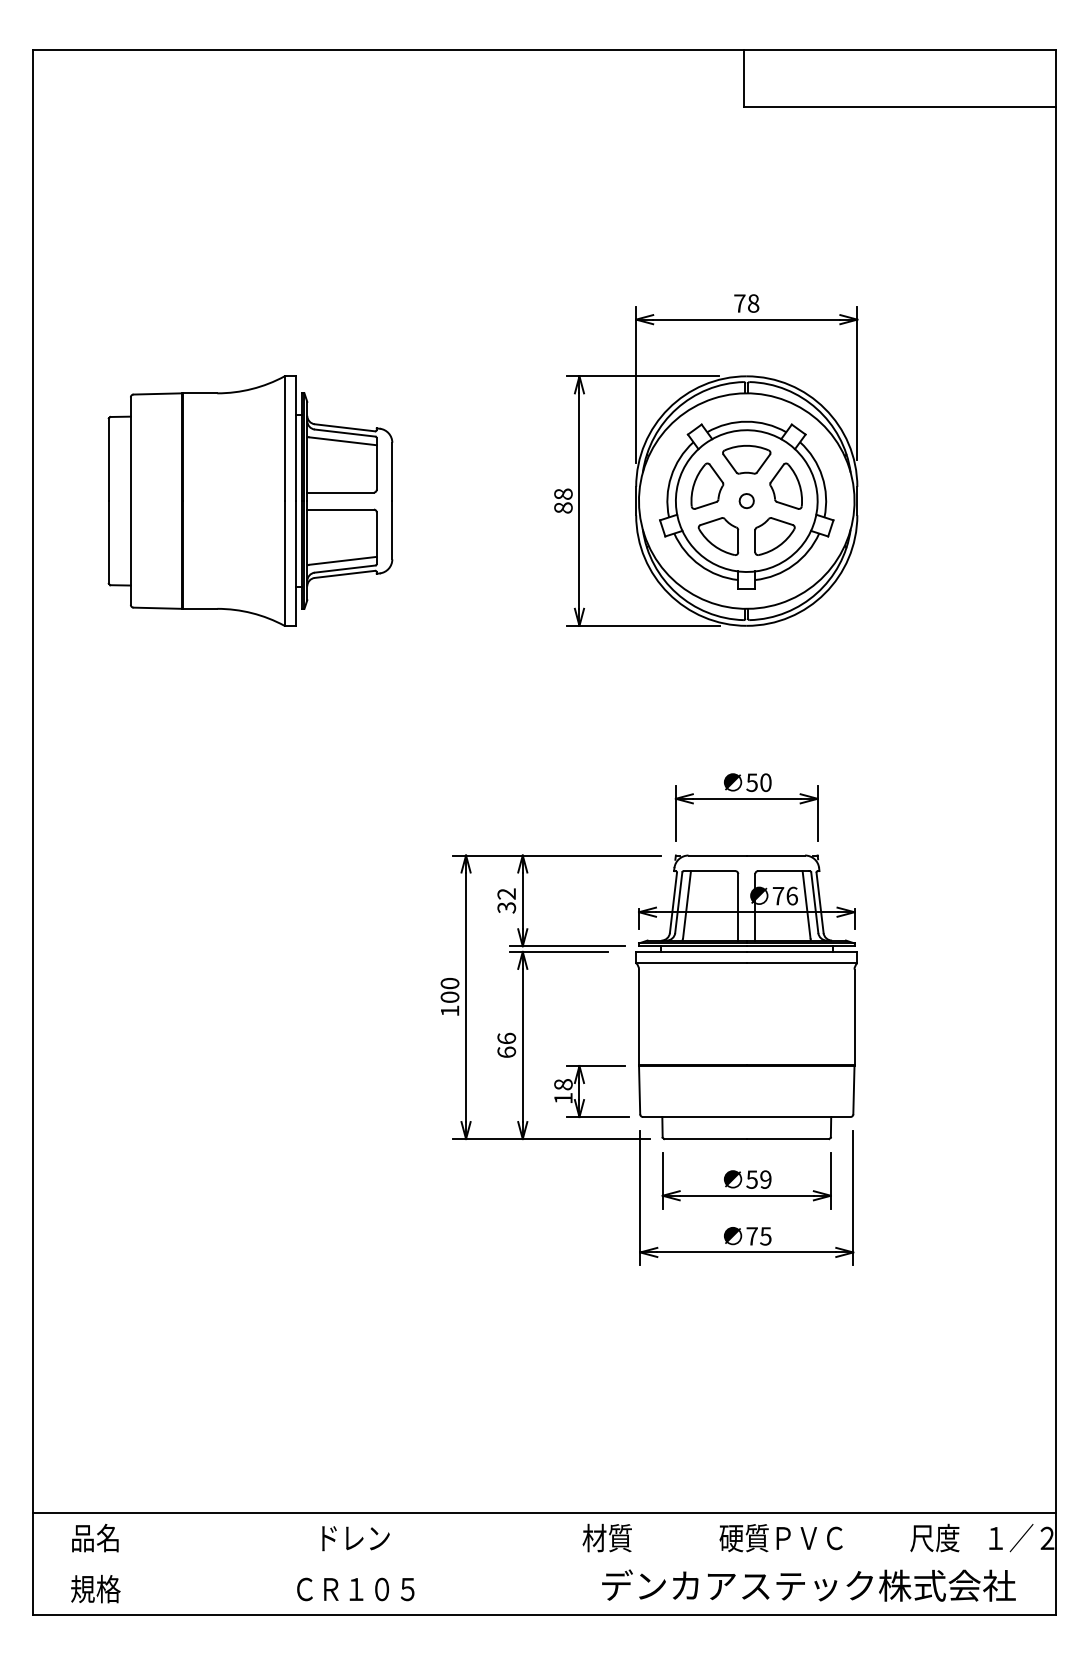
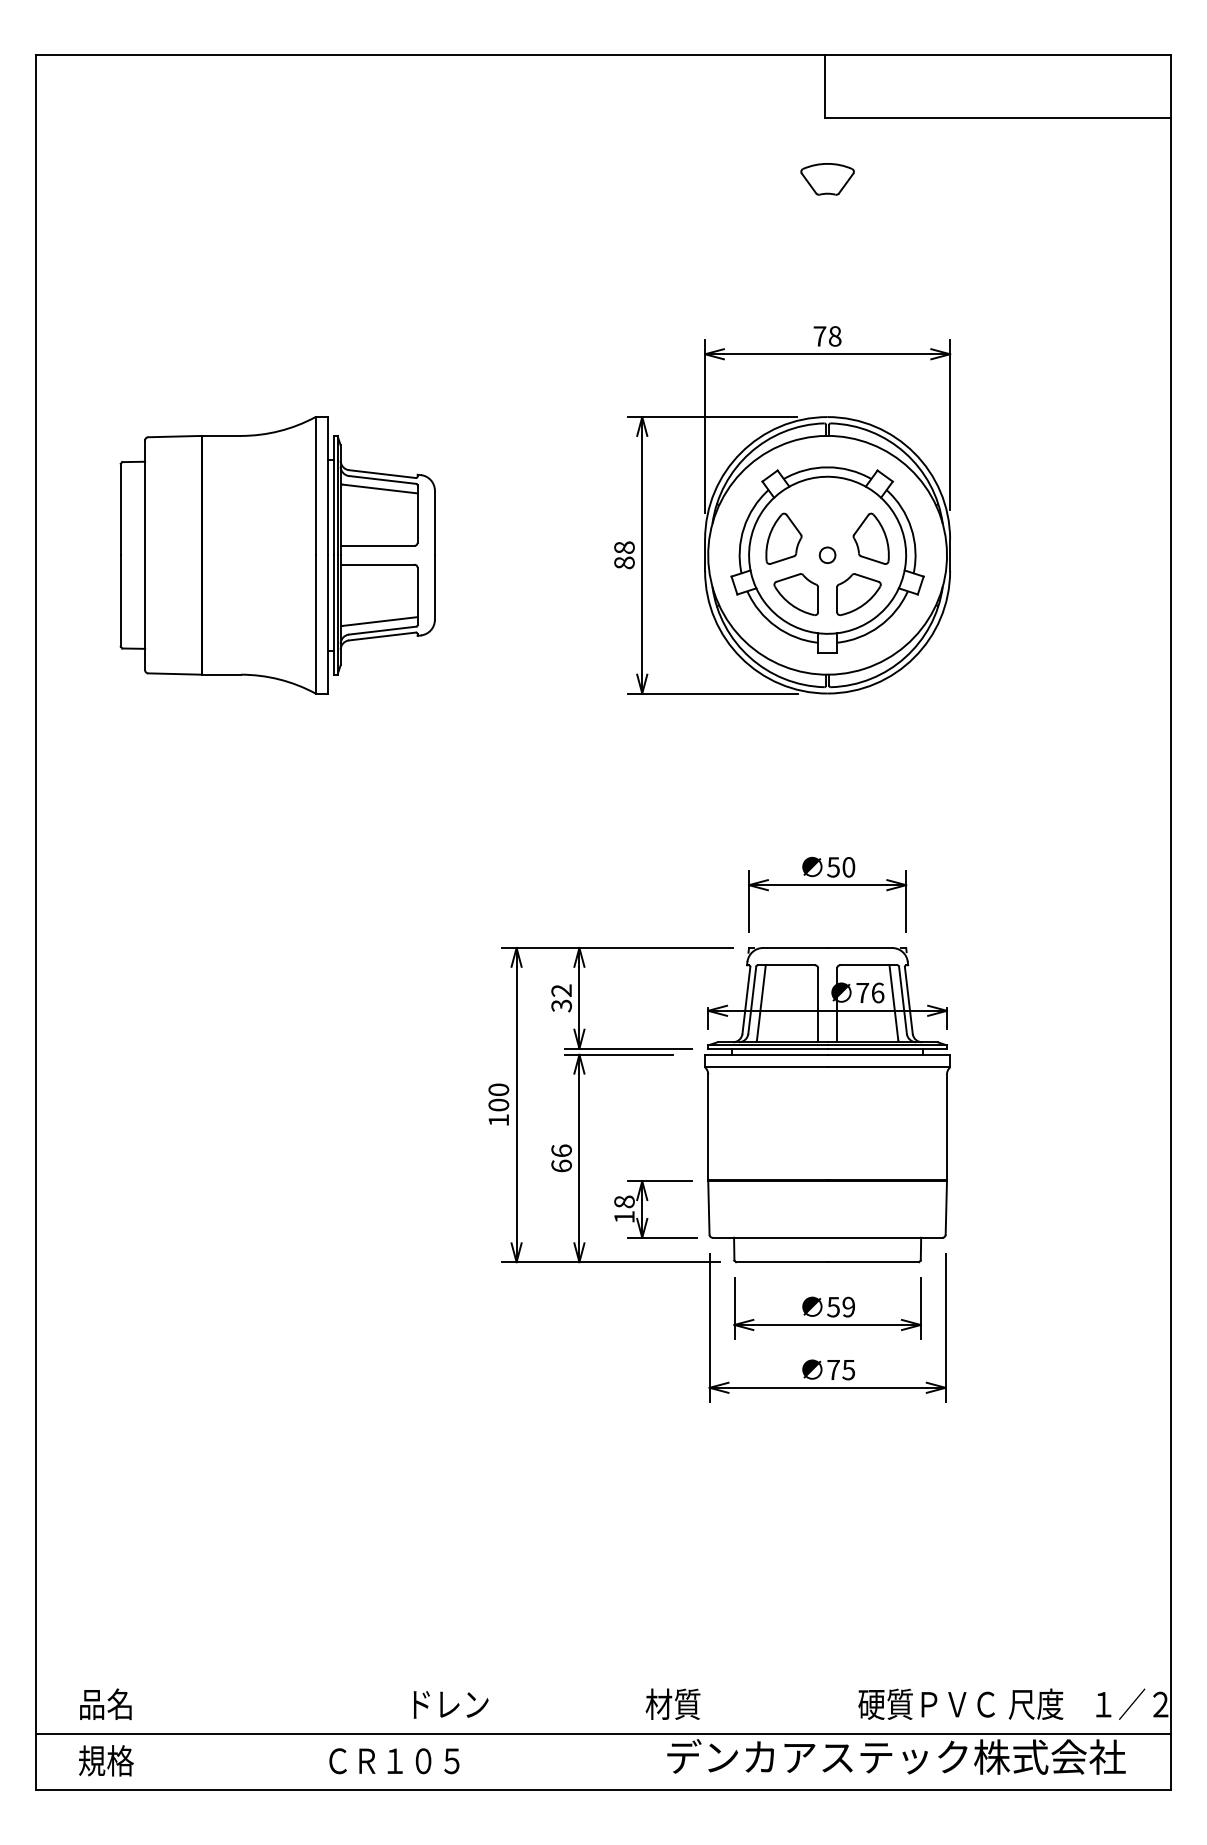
part: (746, 459) -> (827, 179), moved
line: (544, 1512) -> (603, 1733), moved
text: (355, 1538) -> (450, 1704), moved
text: (780, 1538) -> (925, 1704), moved

